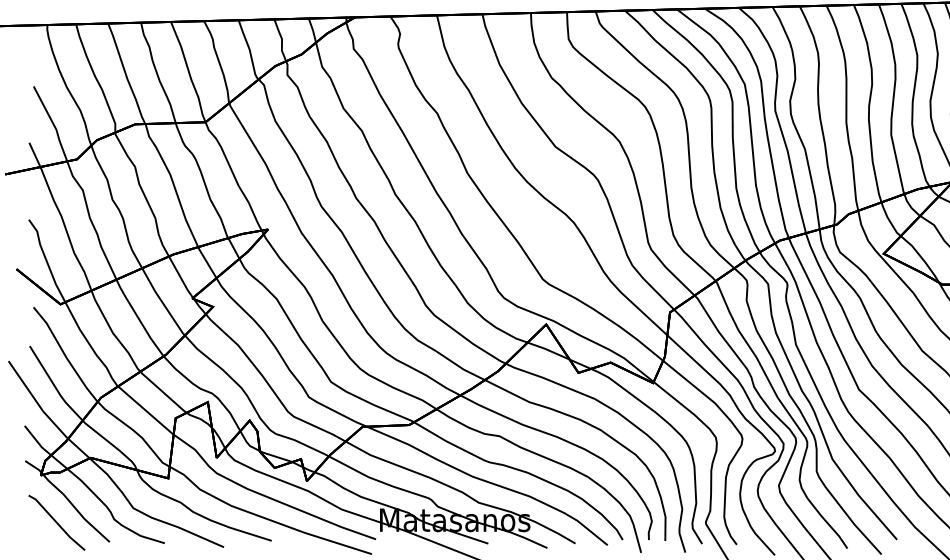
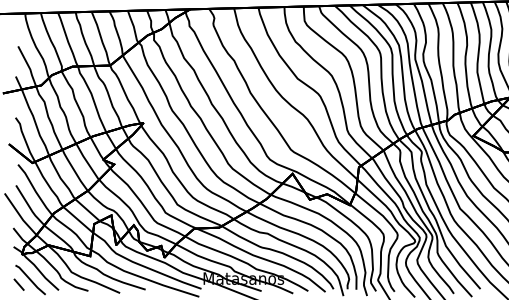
line: (34, 531) -> (18, 284), added

